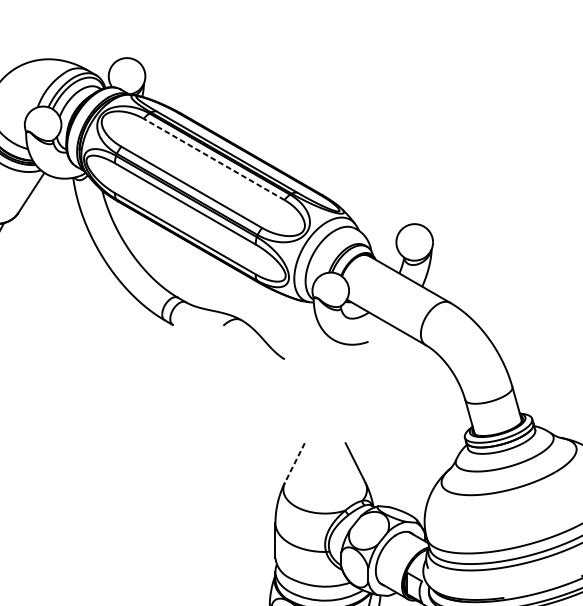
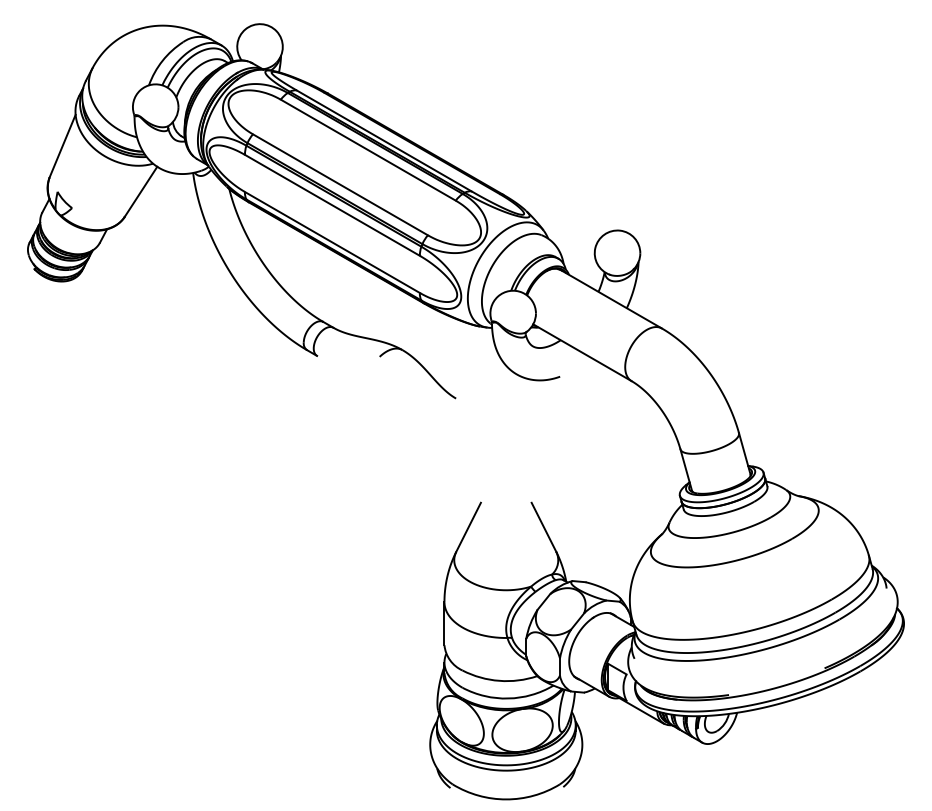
line: (214, 159) -> (368, 150), dashed -> solid
line: (294, 463) -> (468, 527), dashed -> solid

